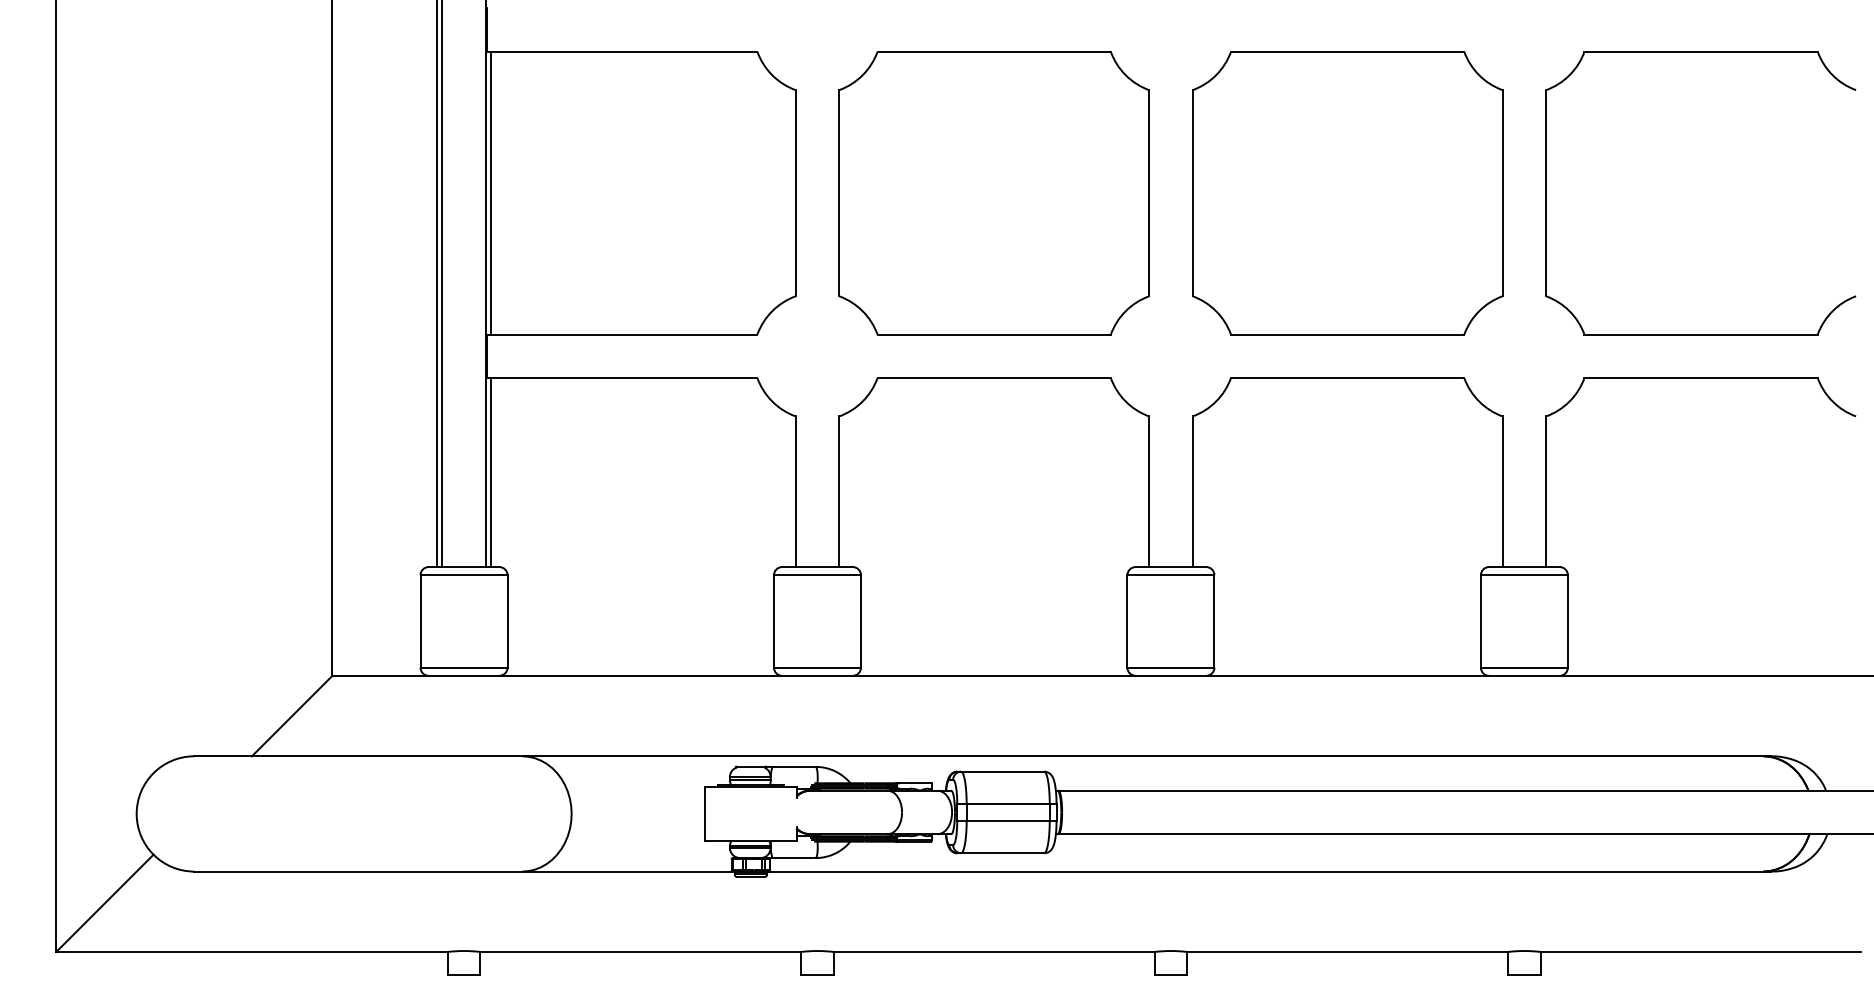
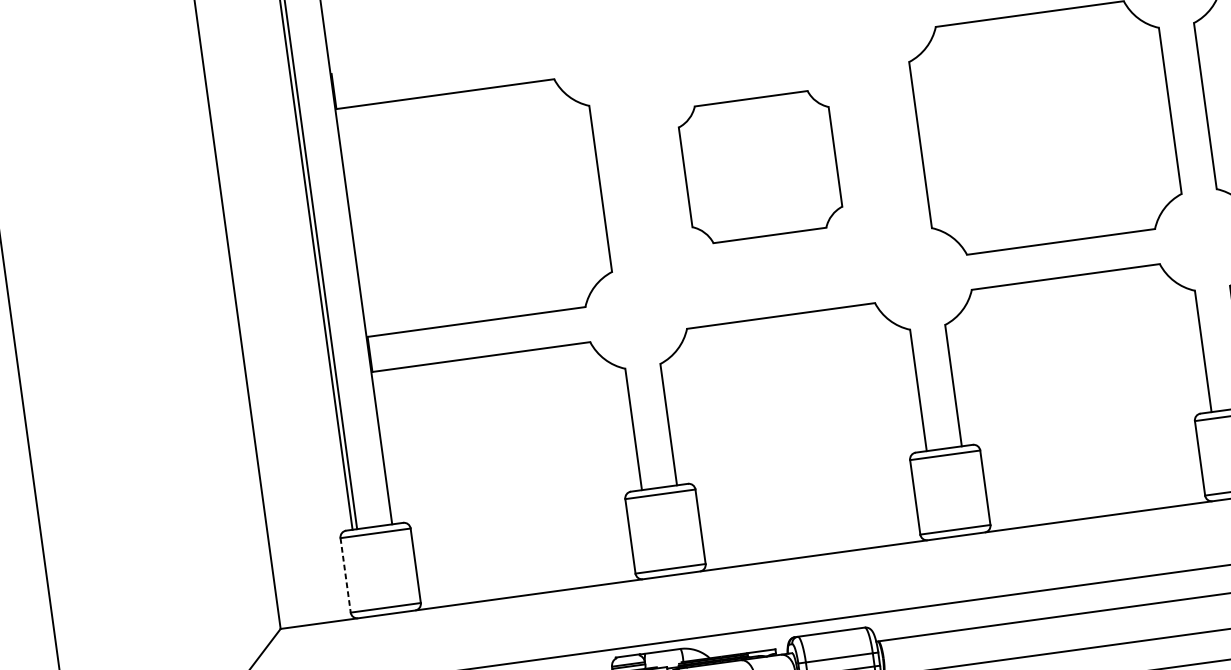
line: (490, 192) -> (354, 222), removed
part: (993, 193) -> (760, 167), size x0.6
line: (490, 472) -> (385, 447), removed
line: (420, 621) -> (345, 575), solid -> dashed

